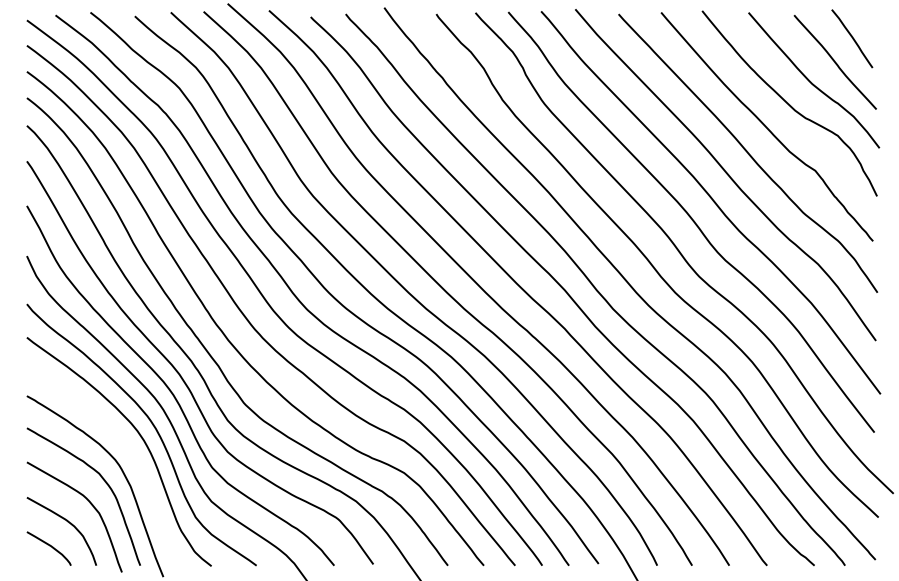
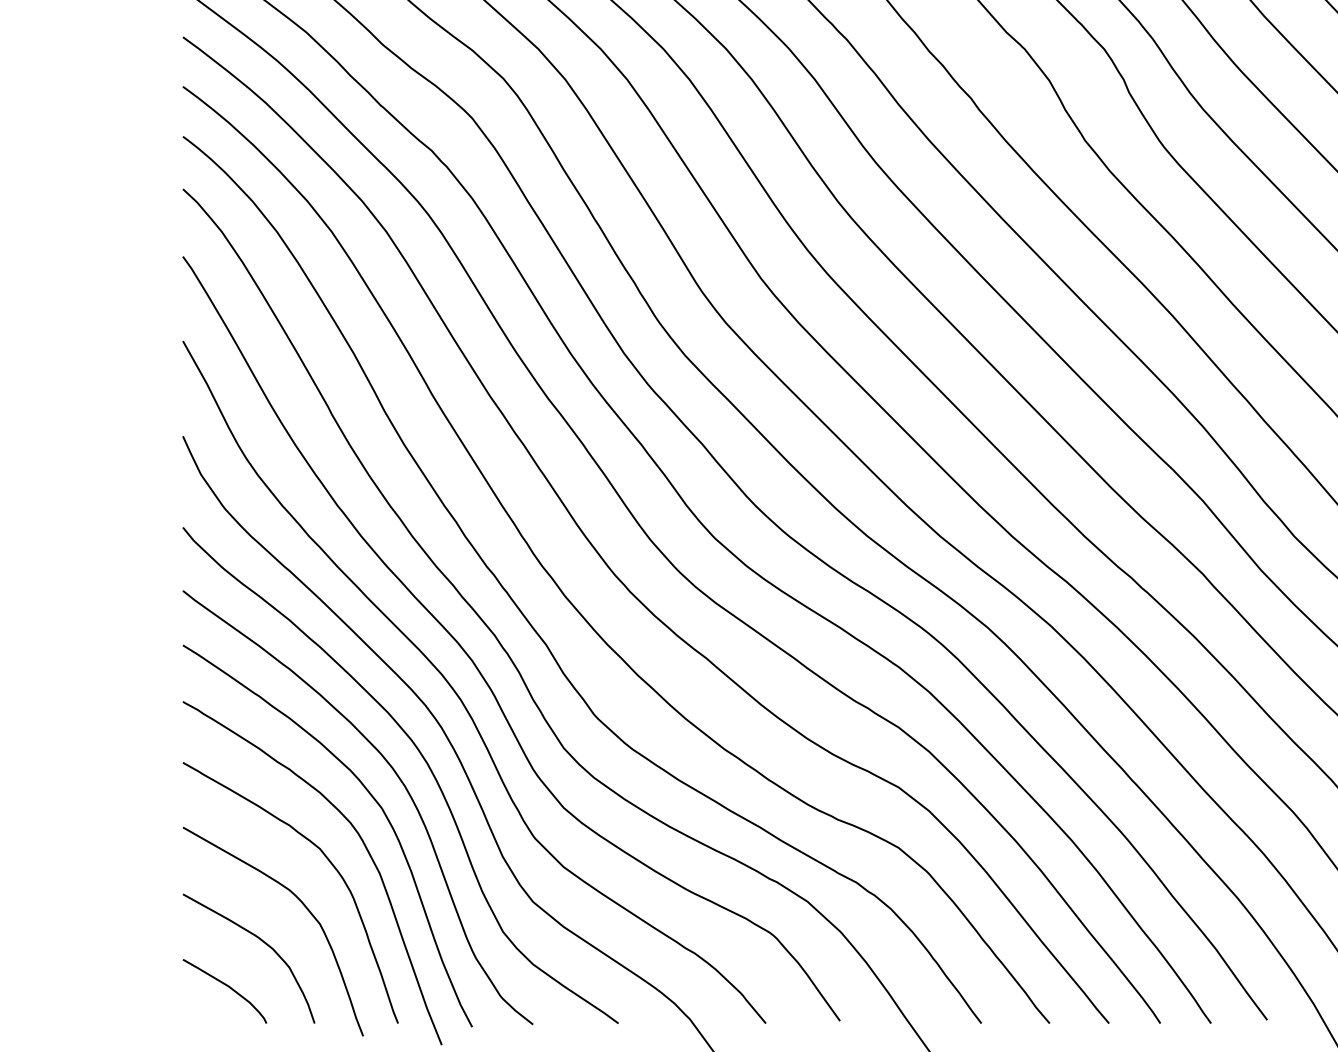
curve: (126, 447) -> (371, 799), added

